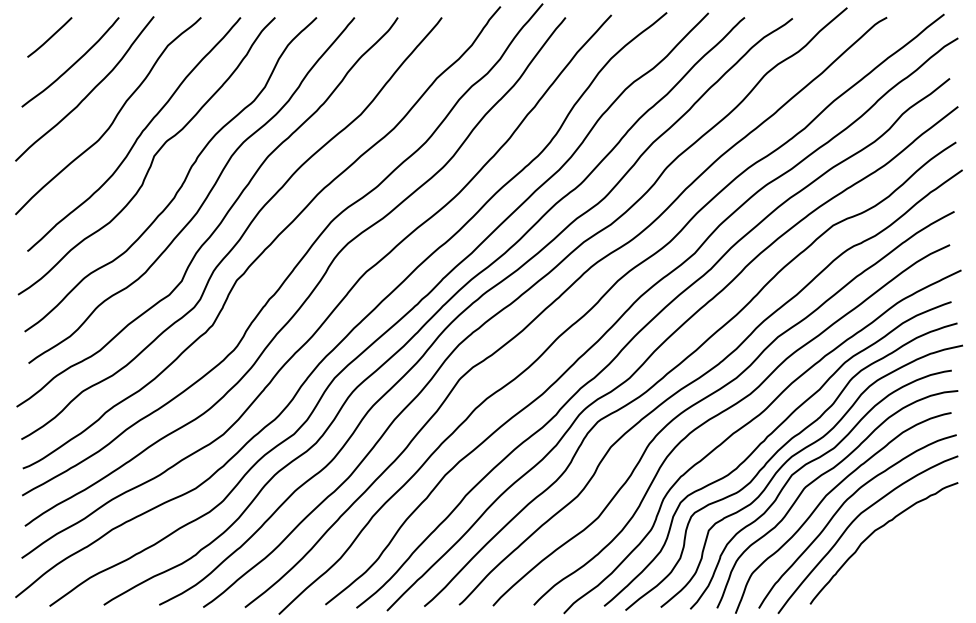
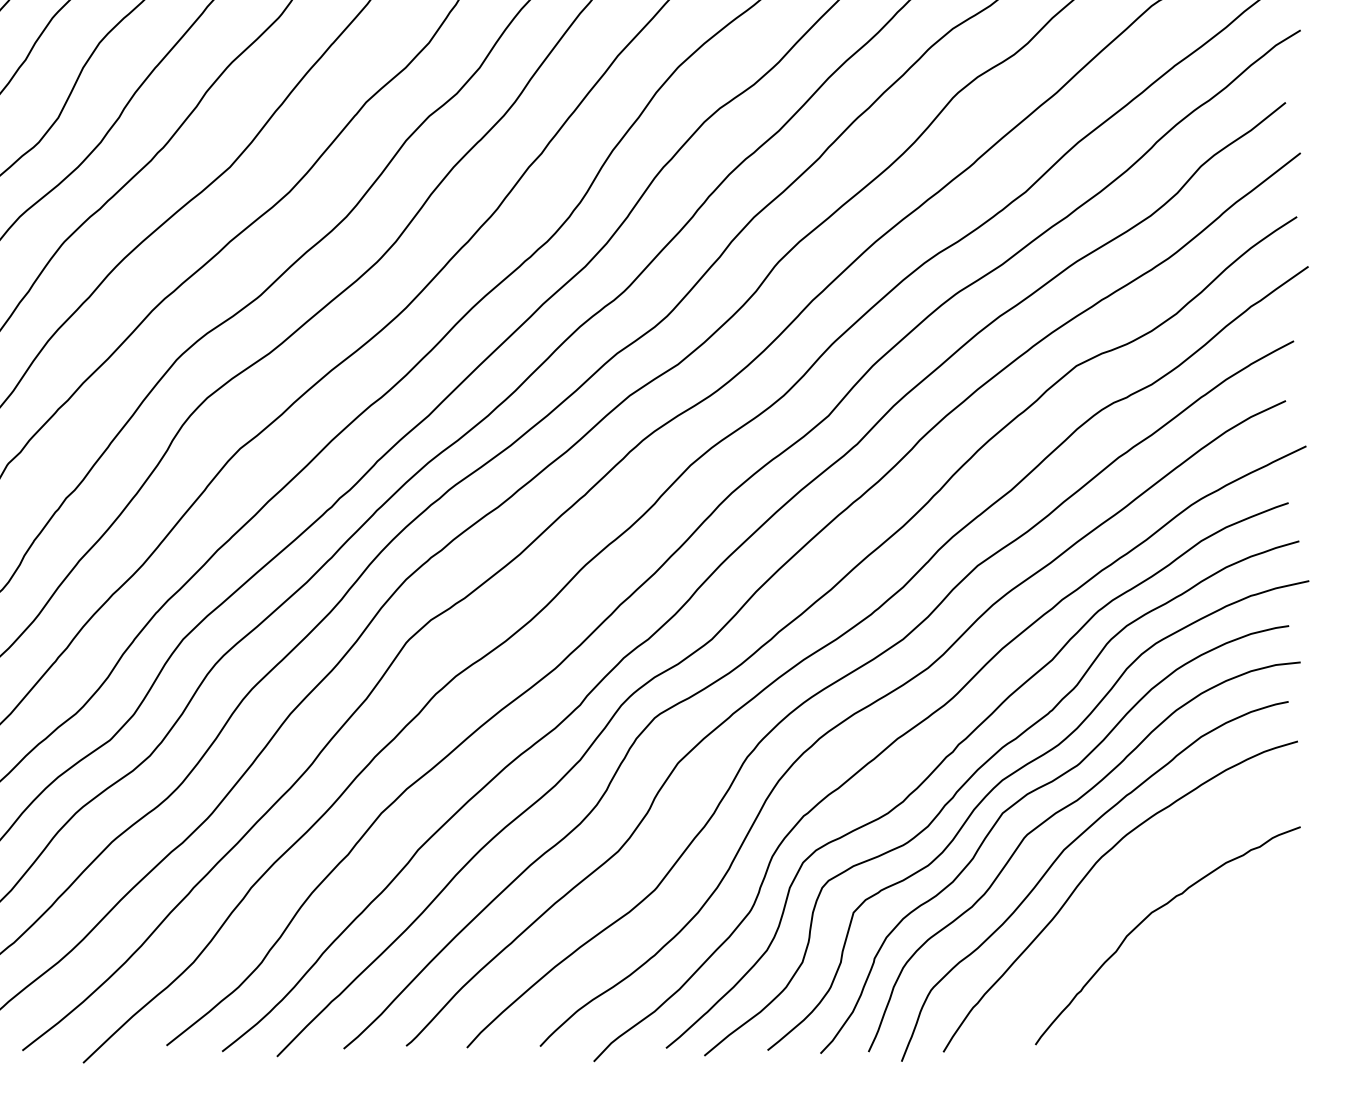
curve: (854, 521) -> (1114, 896), removed

